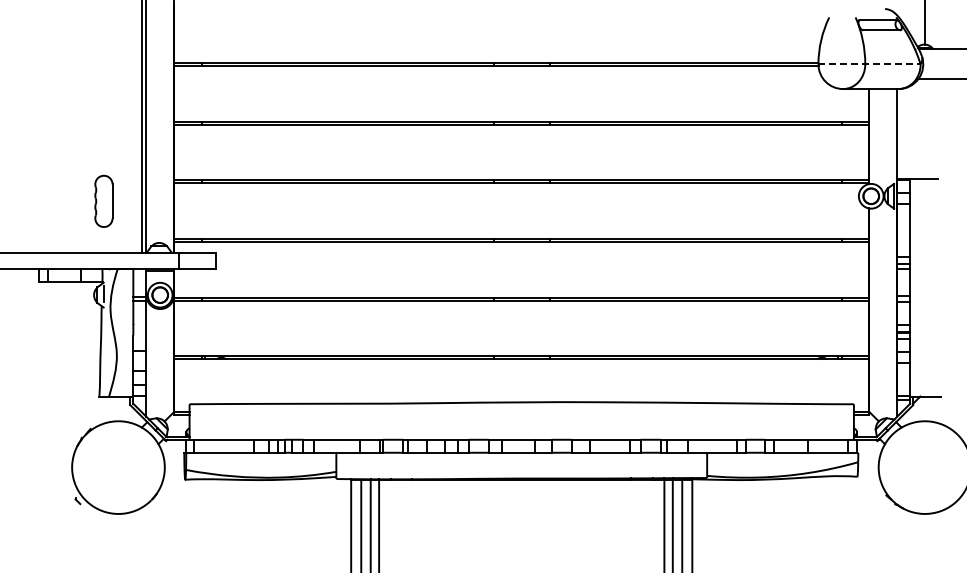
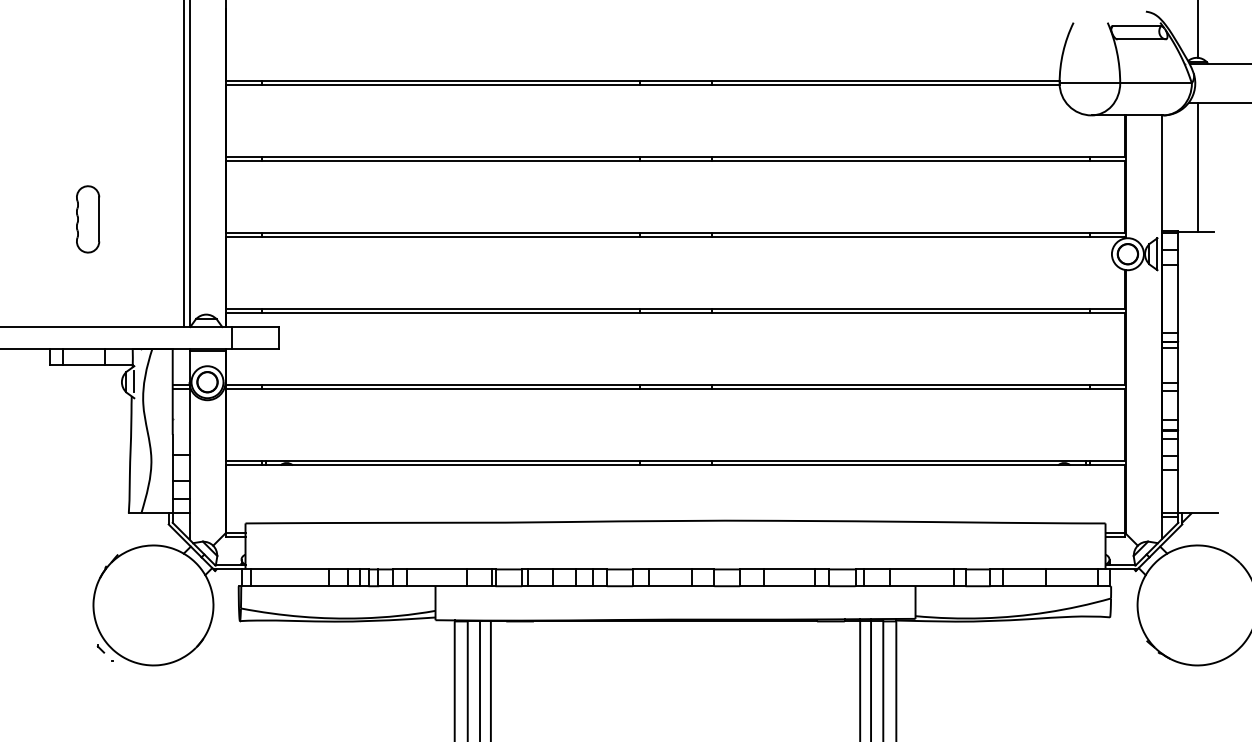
line: (870, 64) -> (1126, 83), dashed -> solid
line: (925, 128) -> (1198, 166), added
part: (103, 200) -> (87, 218), moved

